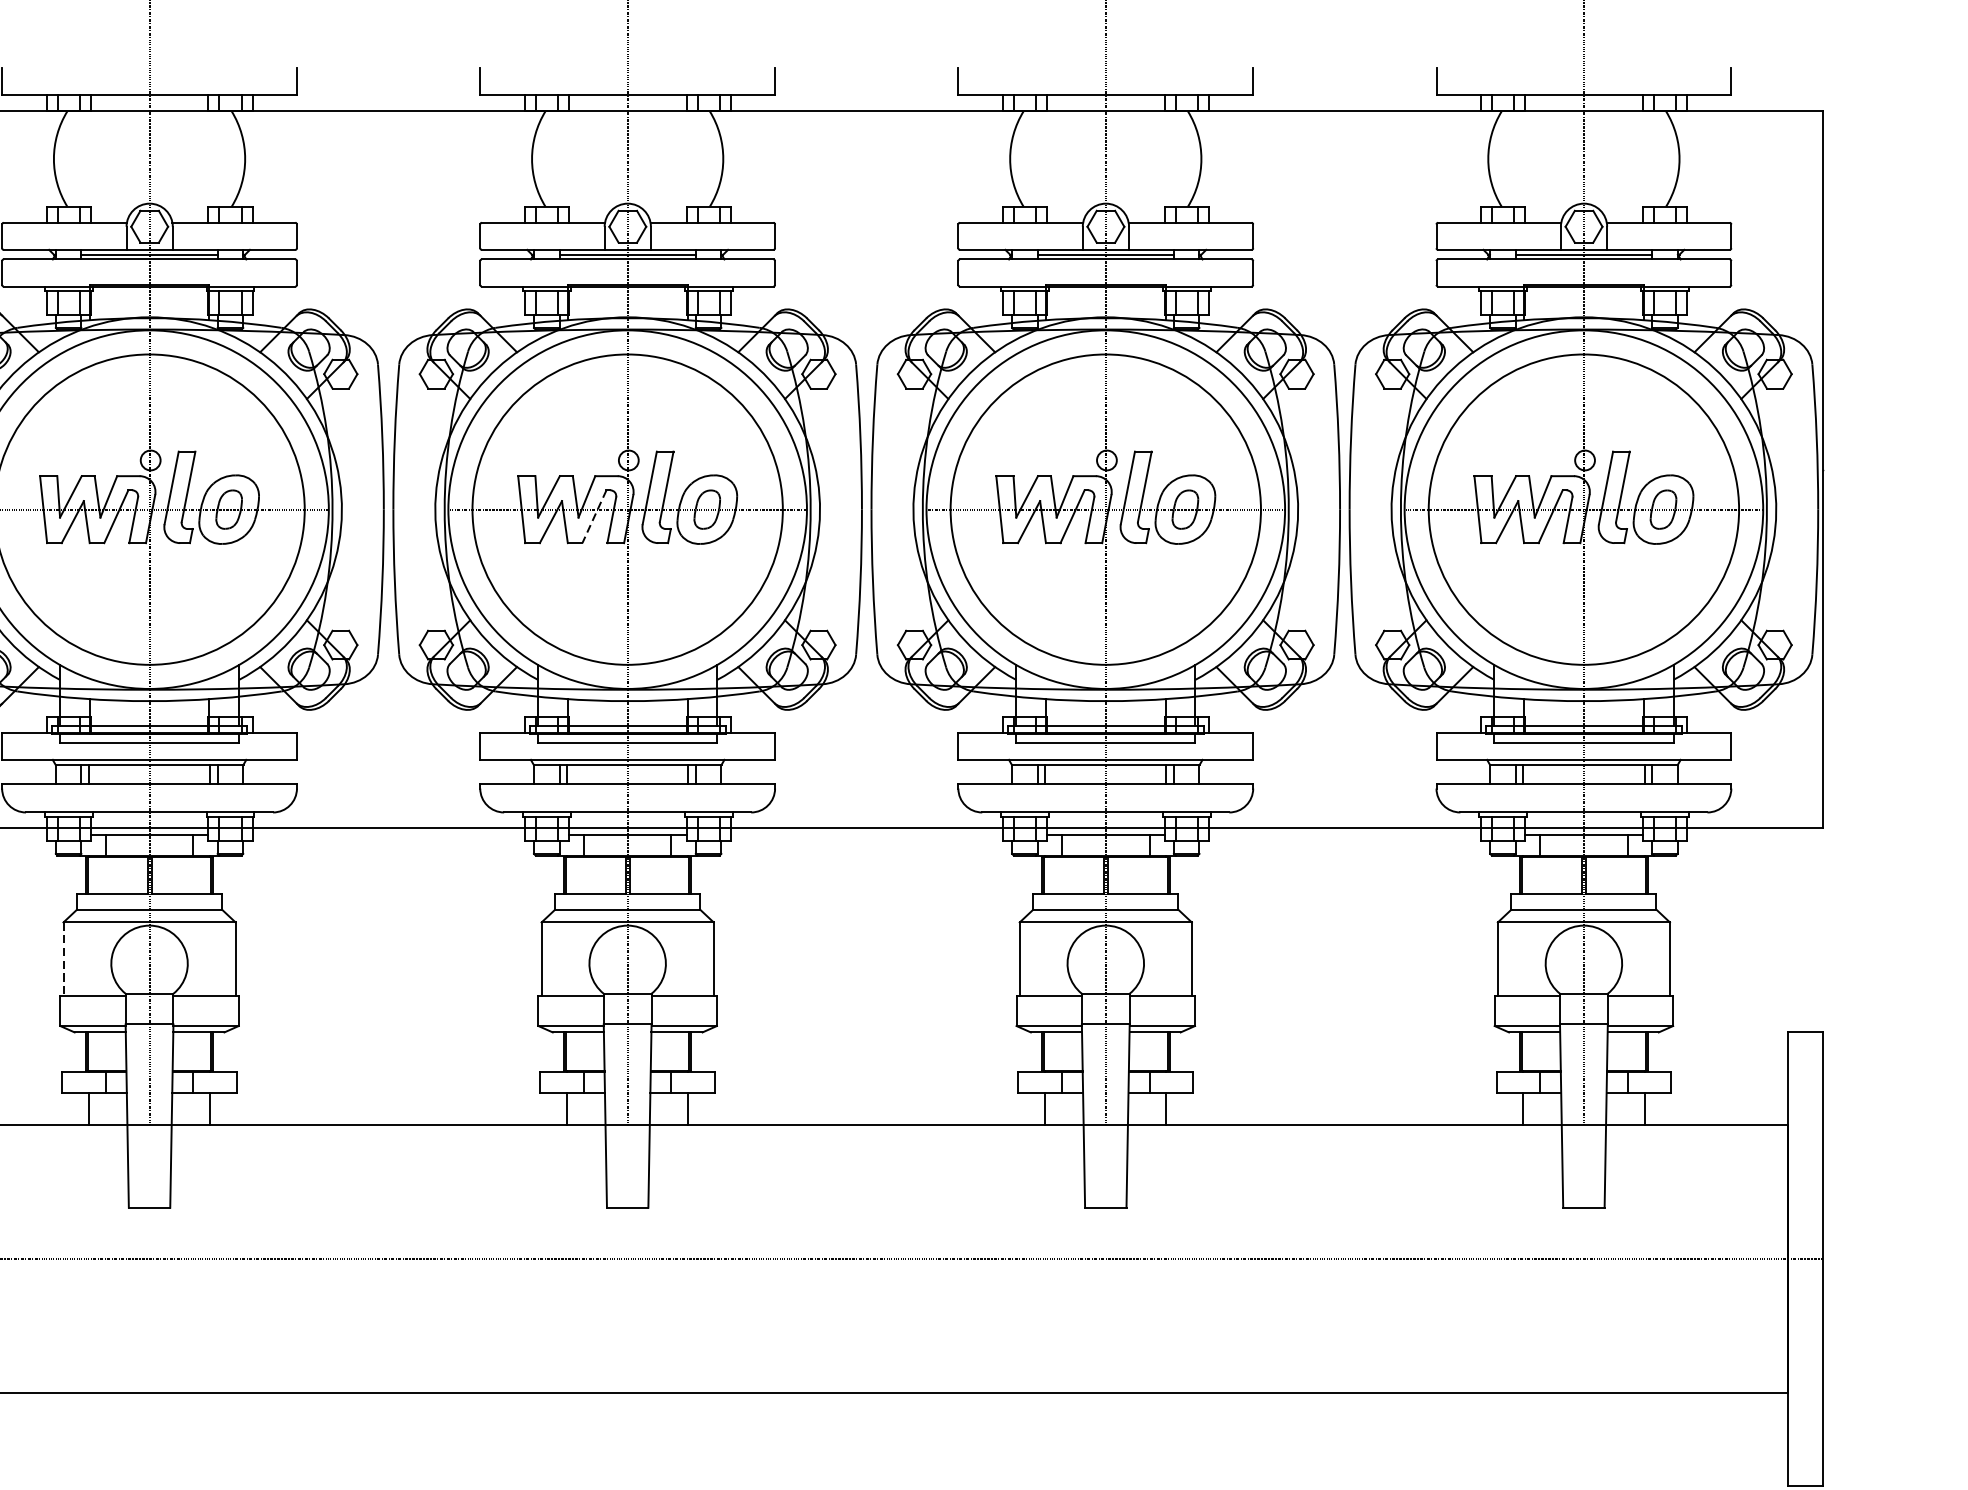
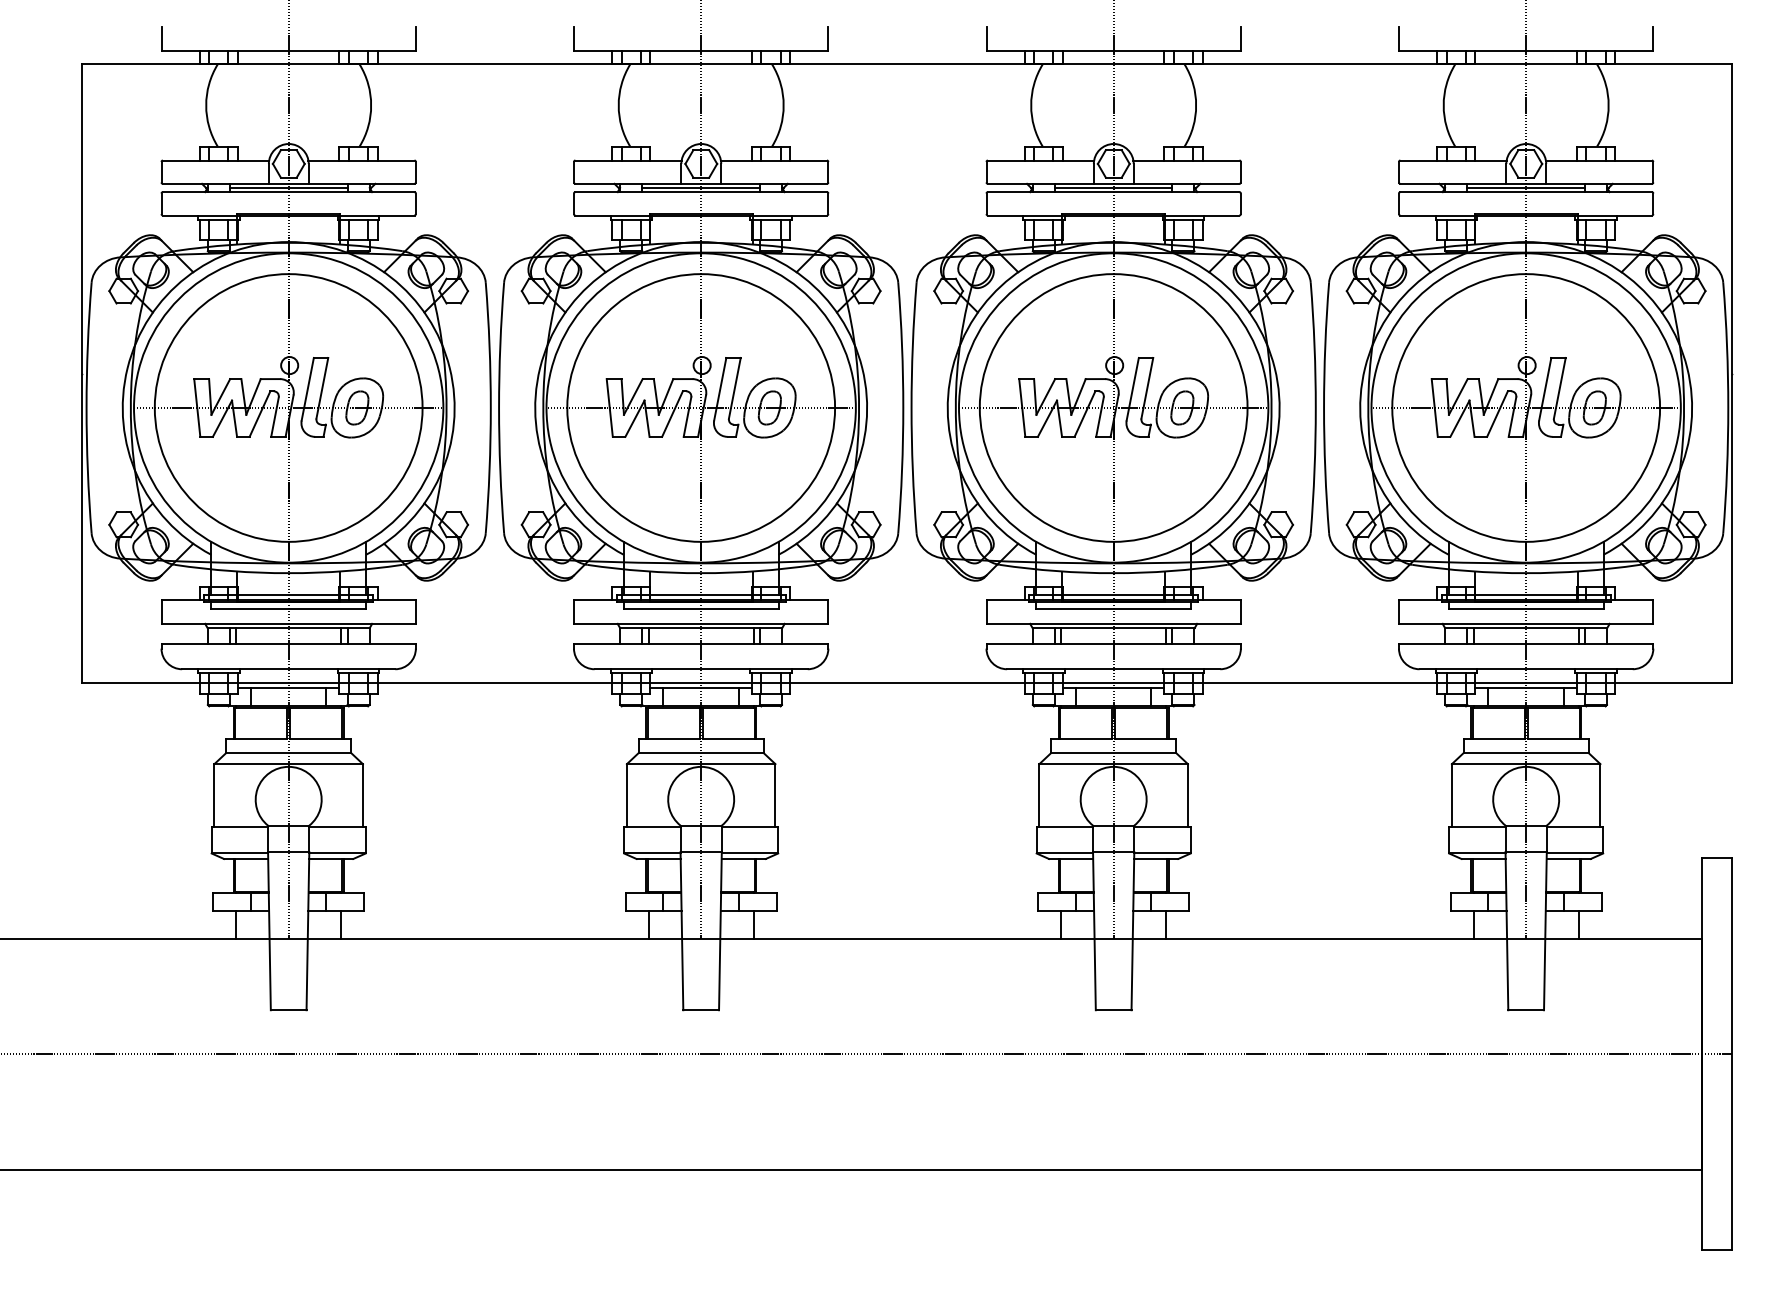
line: (594, 517) -> (672, 414), dashed -> solid
line: (63, 958) -> (214, 795), dashed -> solid

